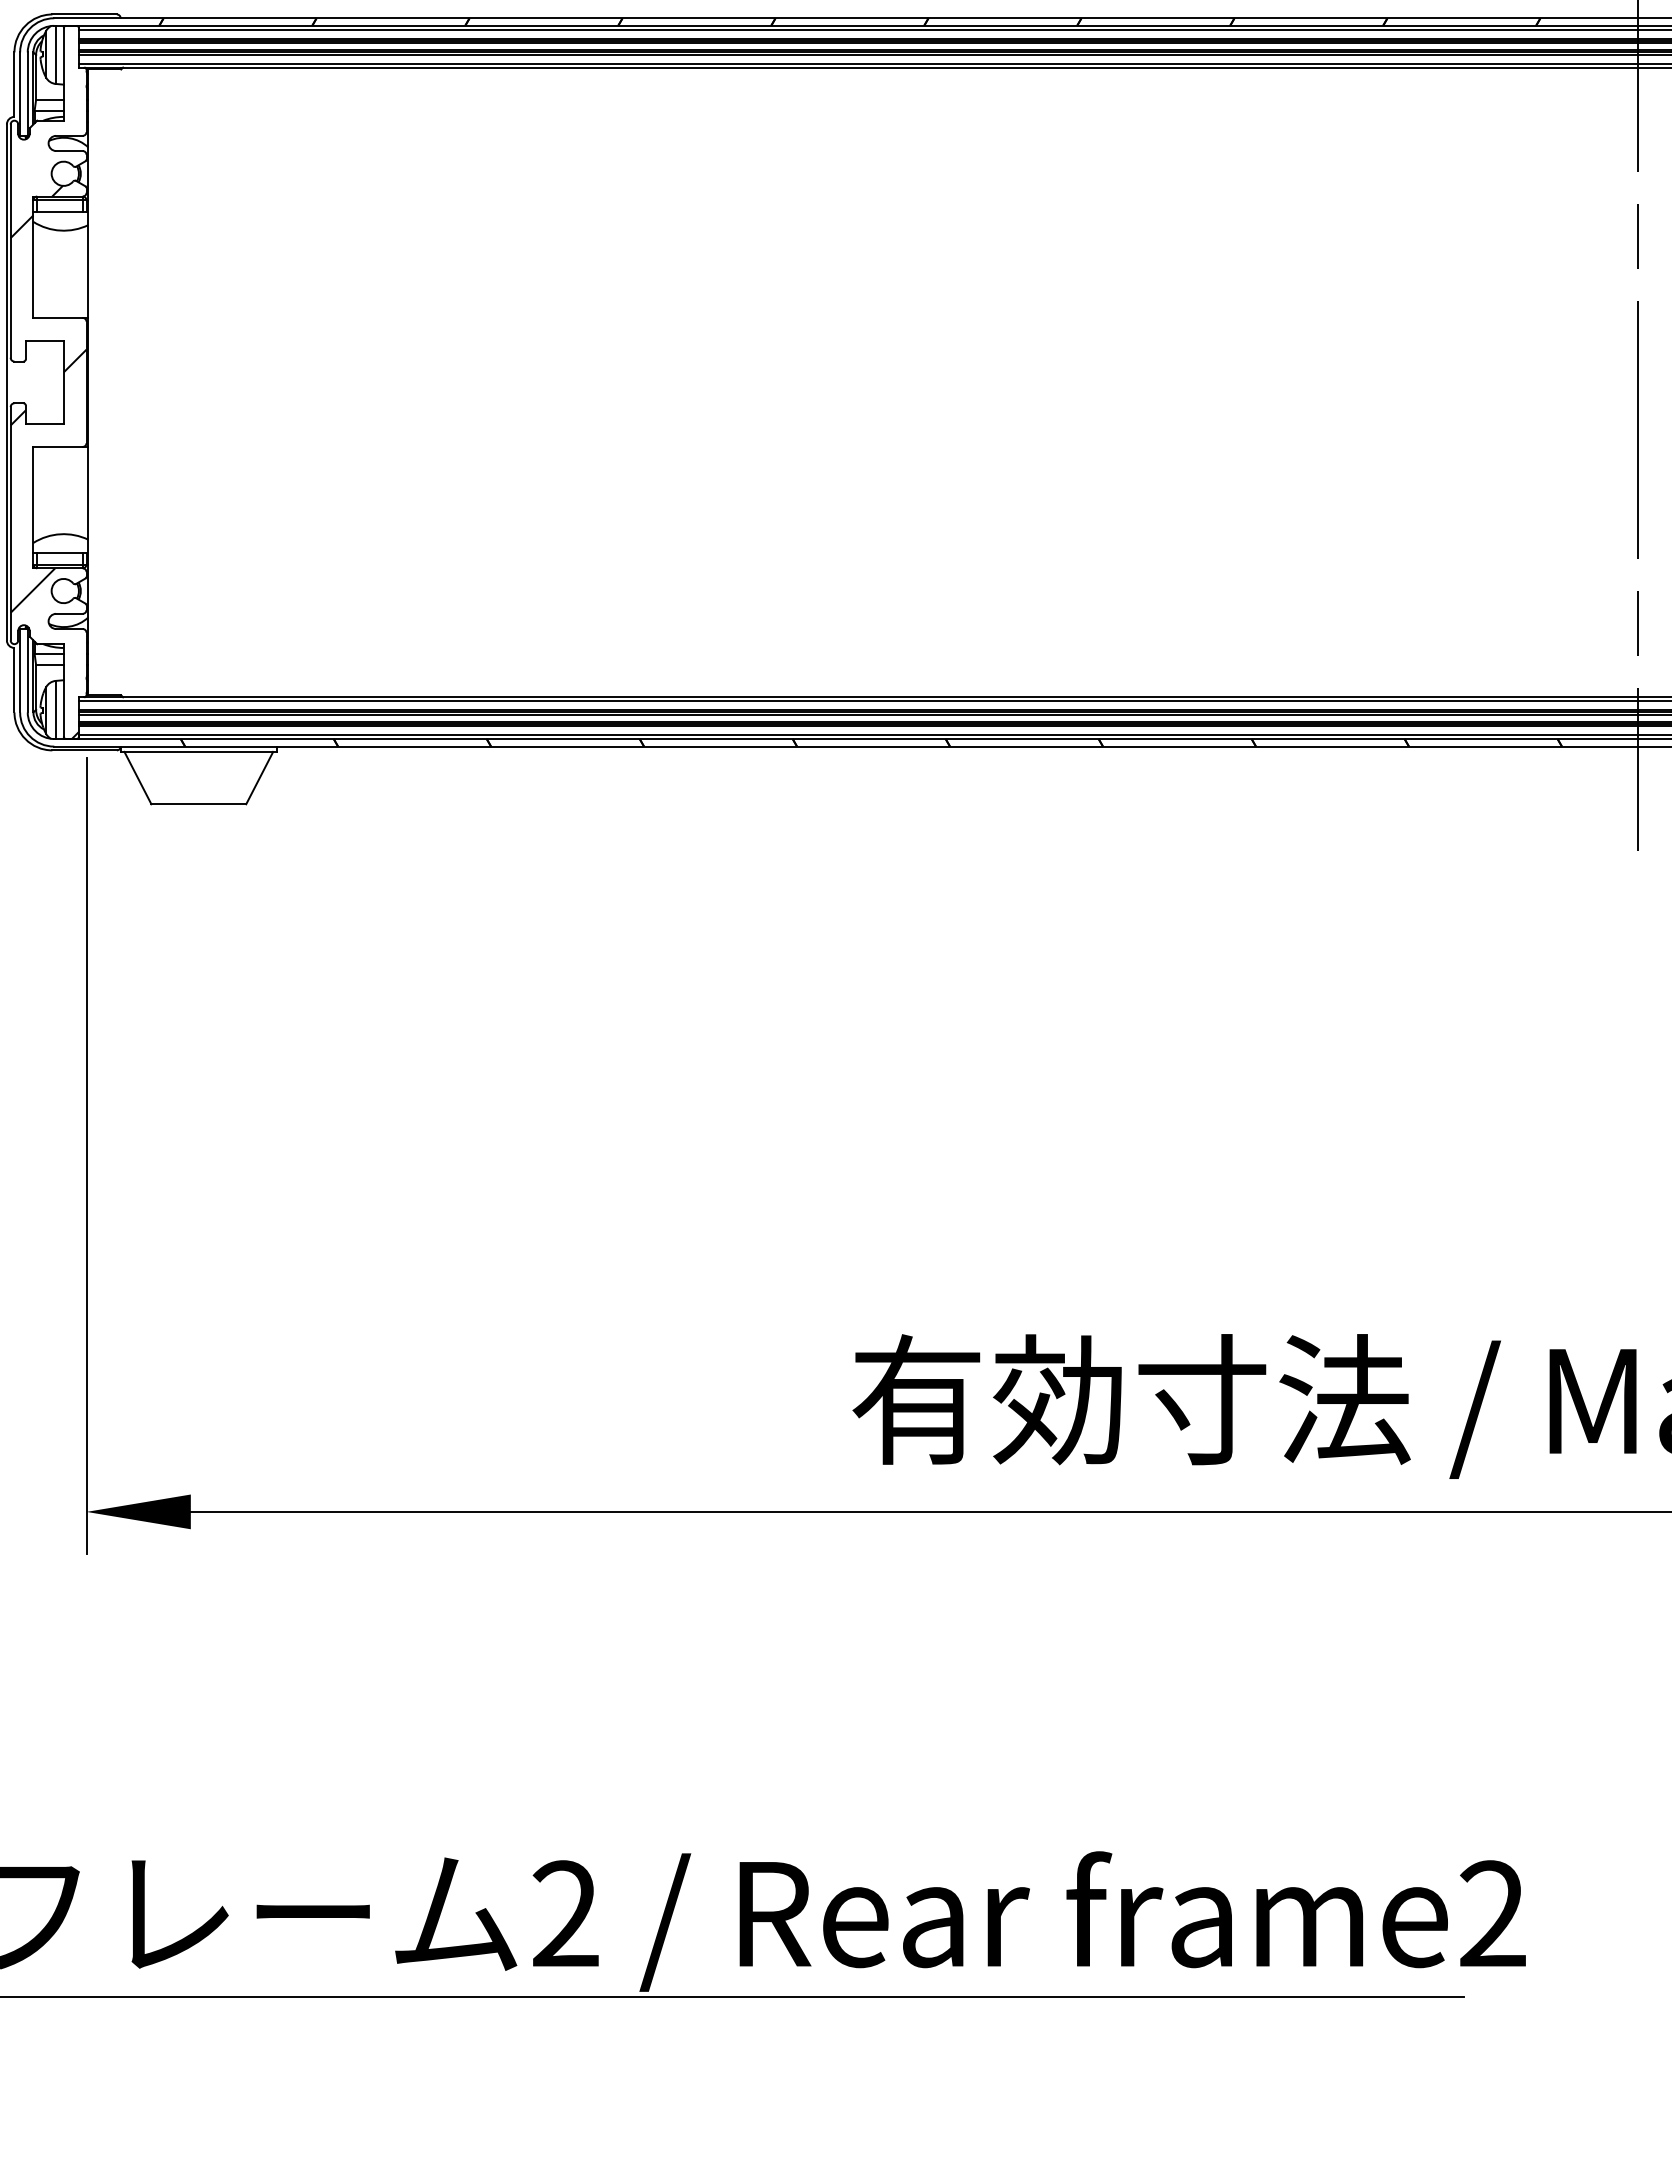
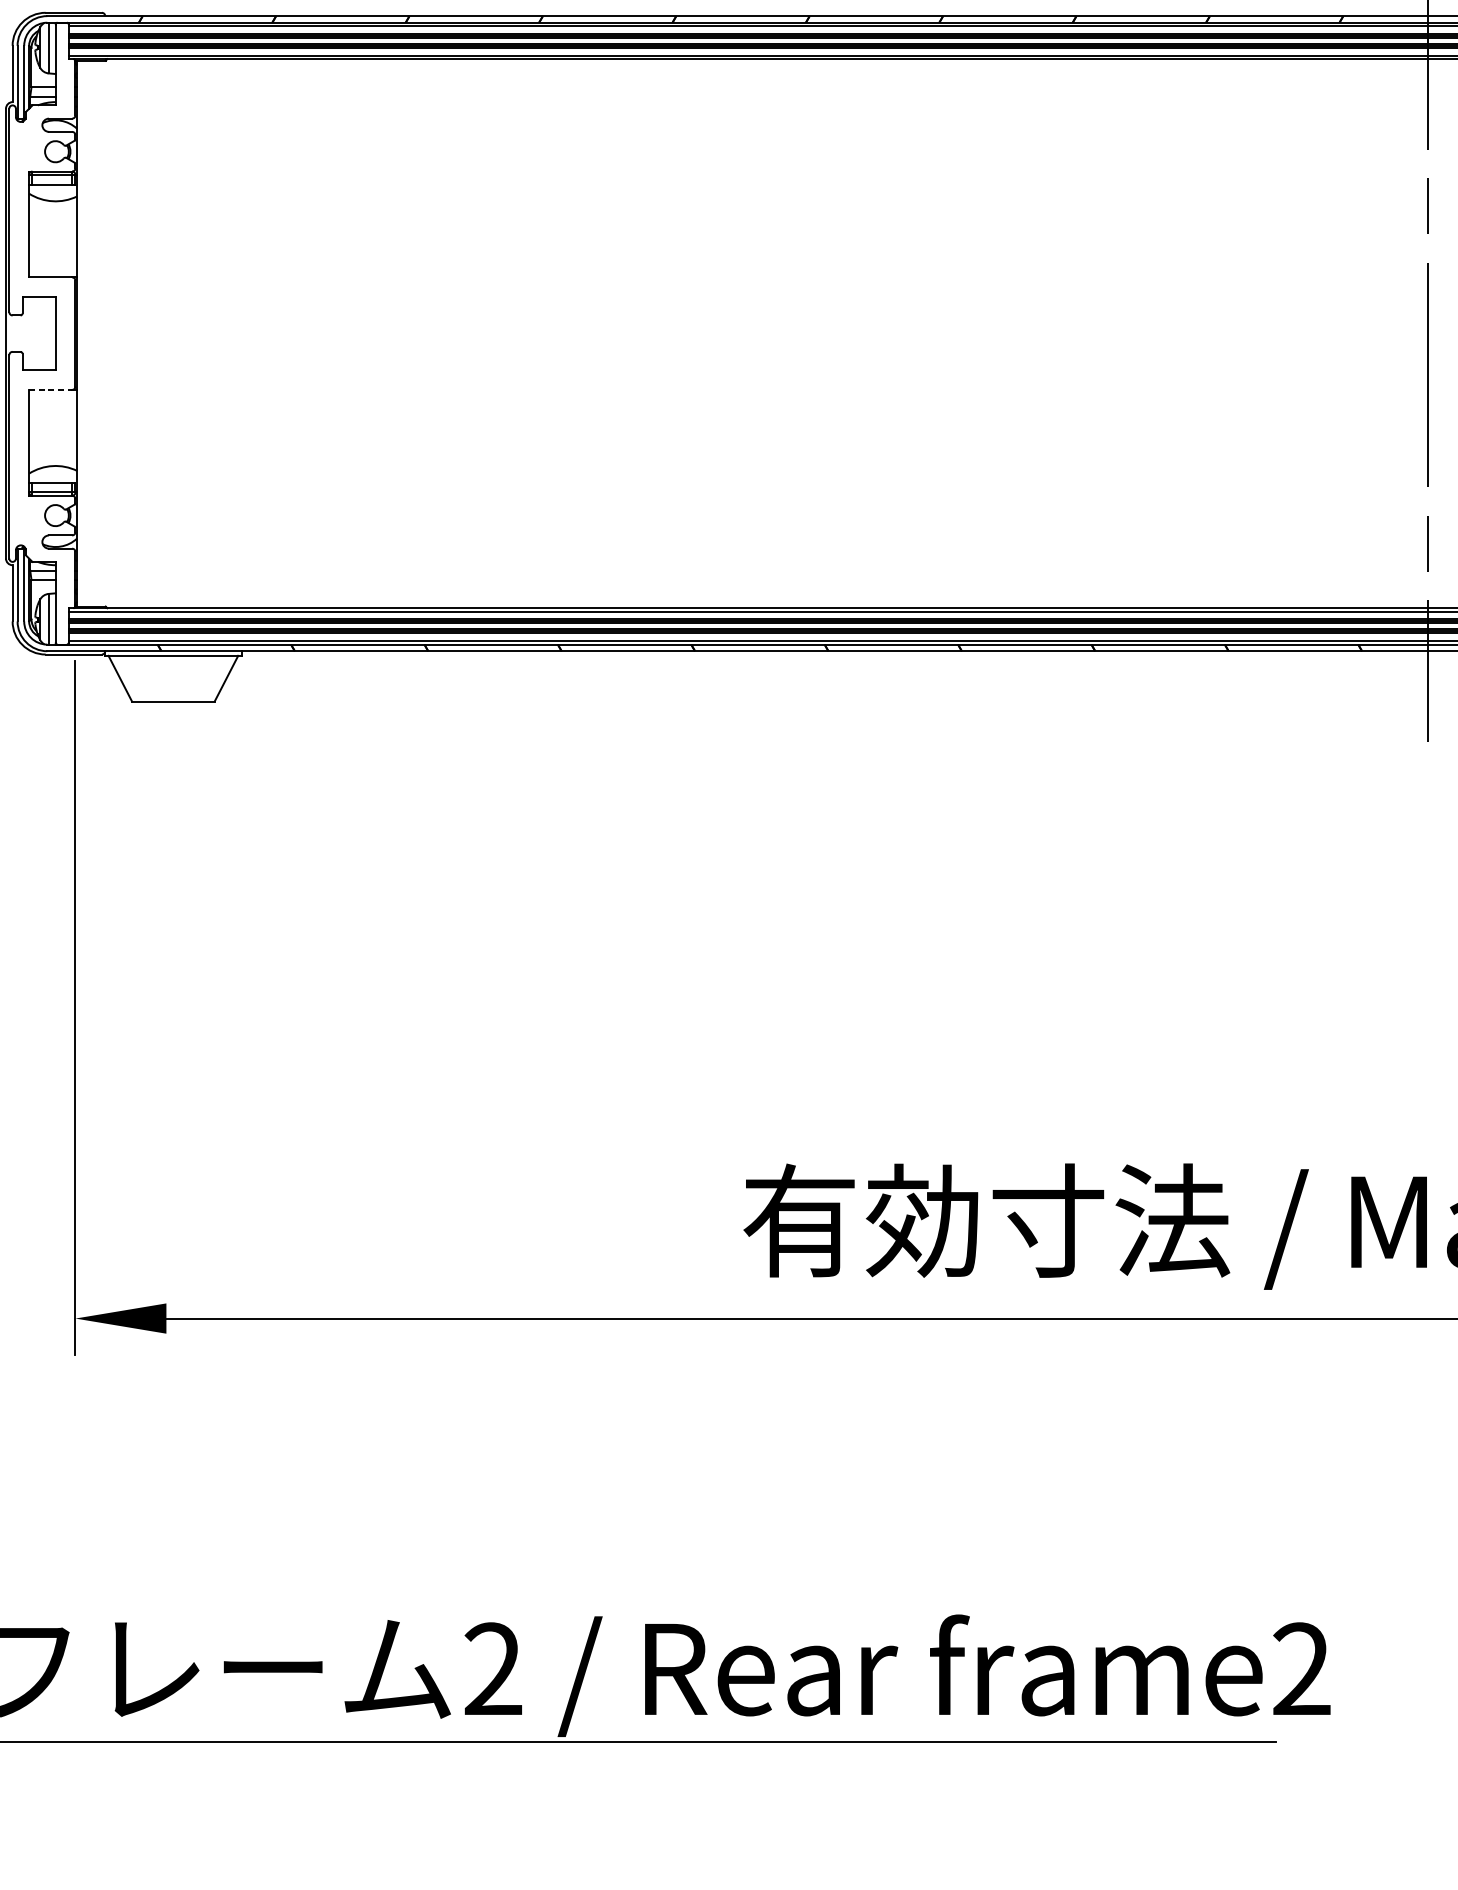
line: (58, 446) -> (51, 389), solid -> dashed
hatch: (48, 457) -> (42, 399), removed

